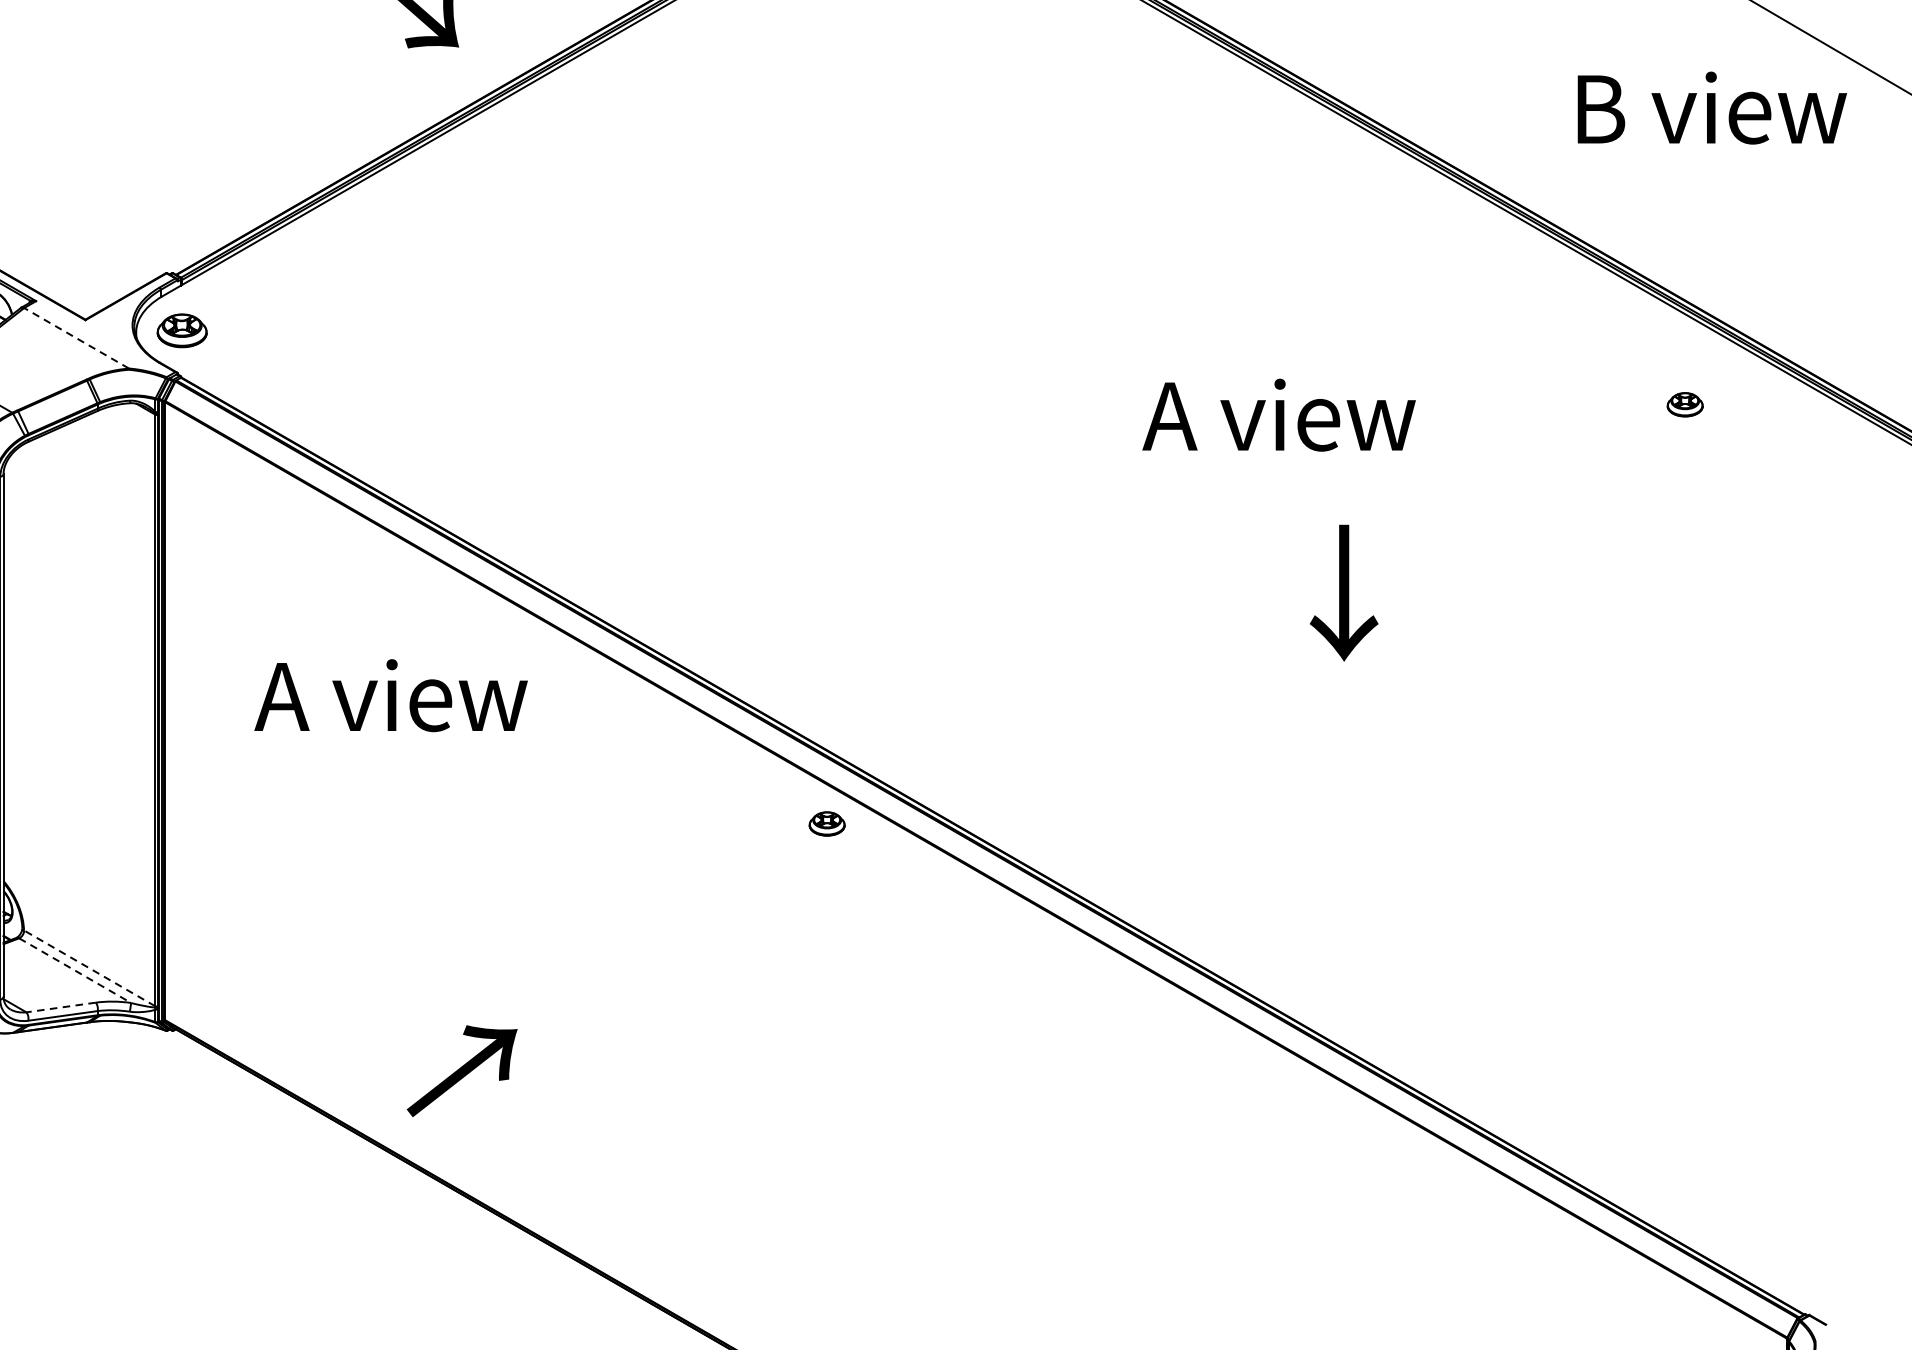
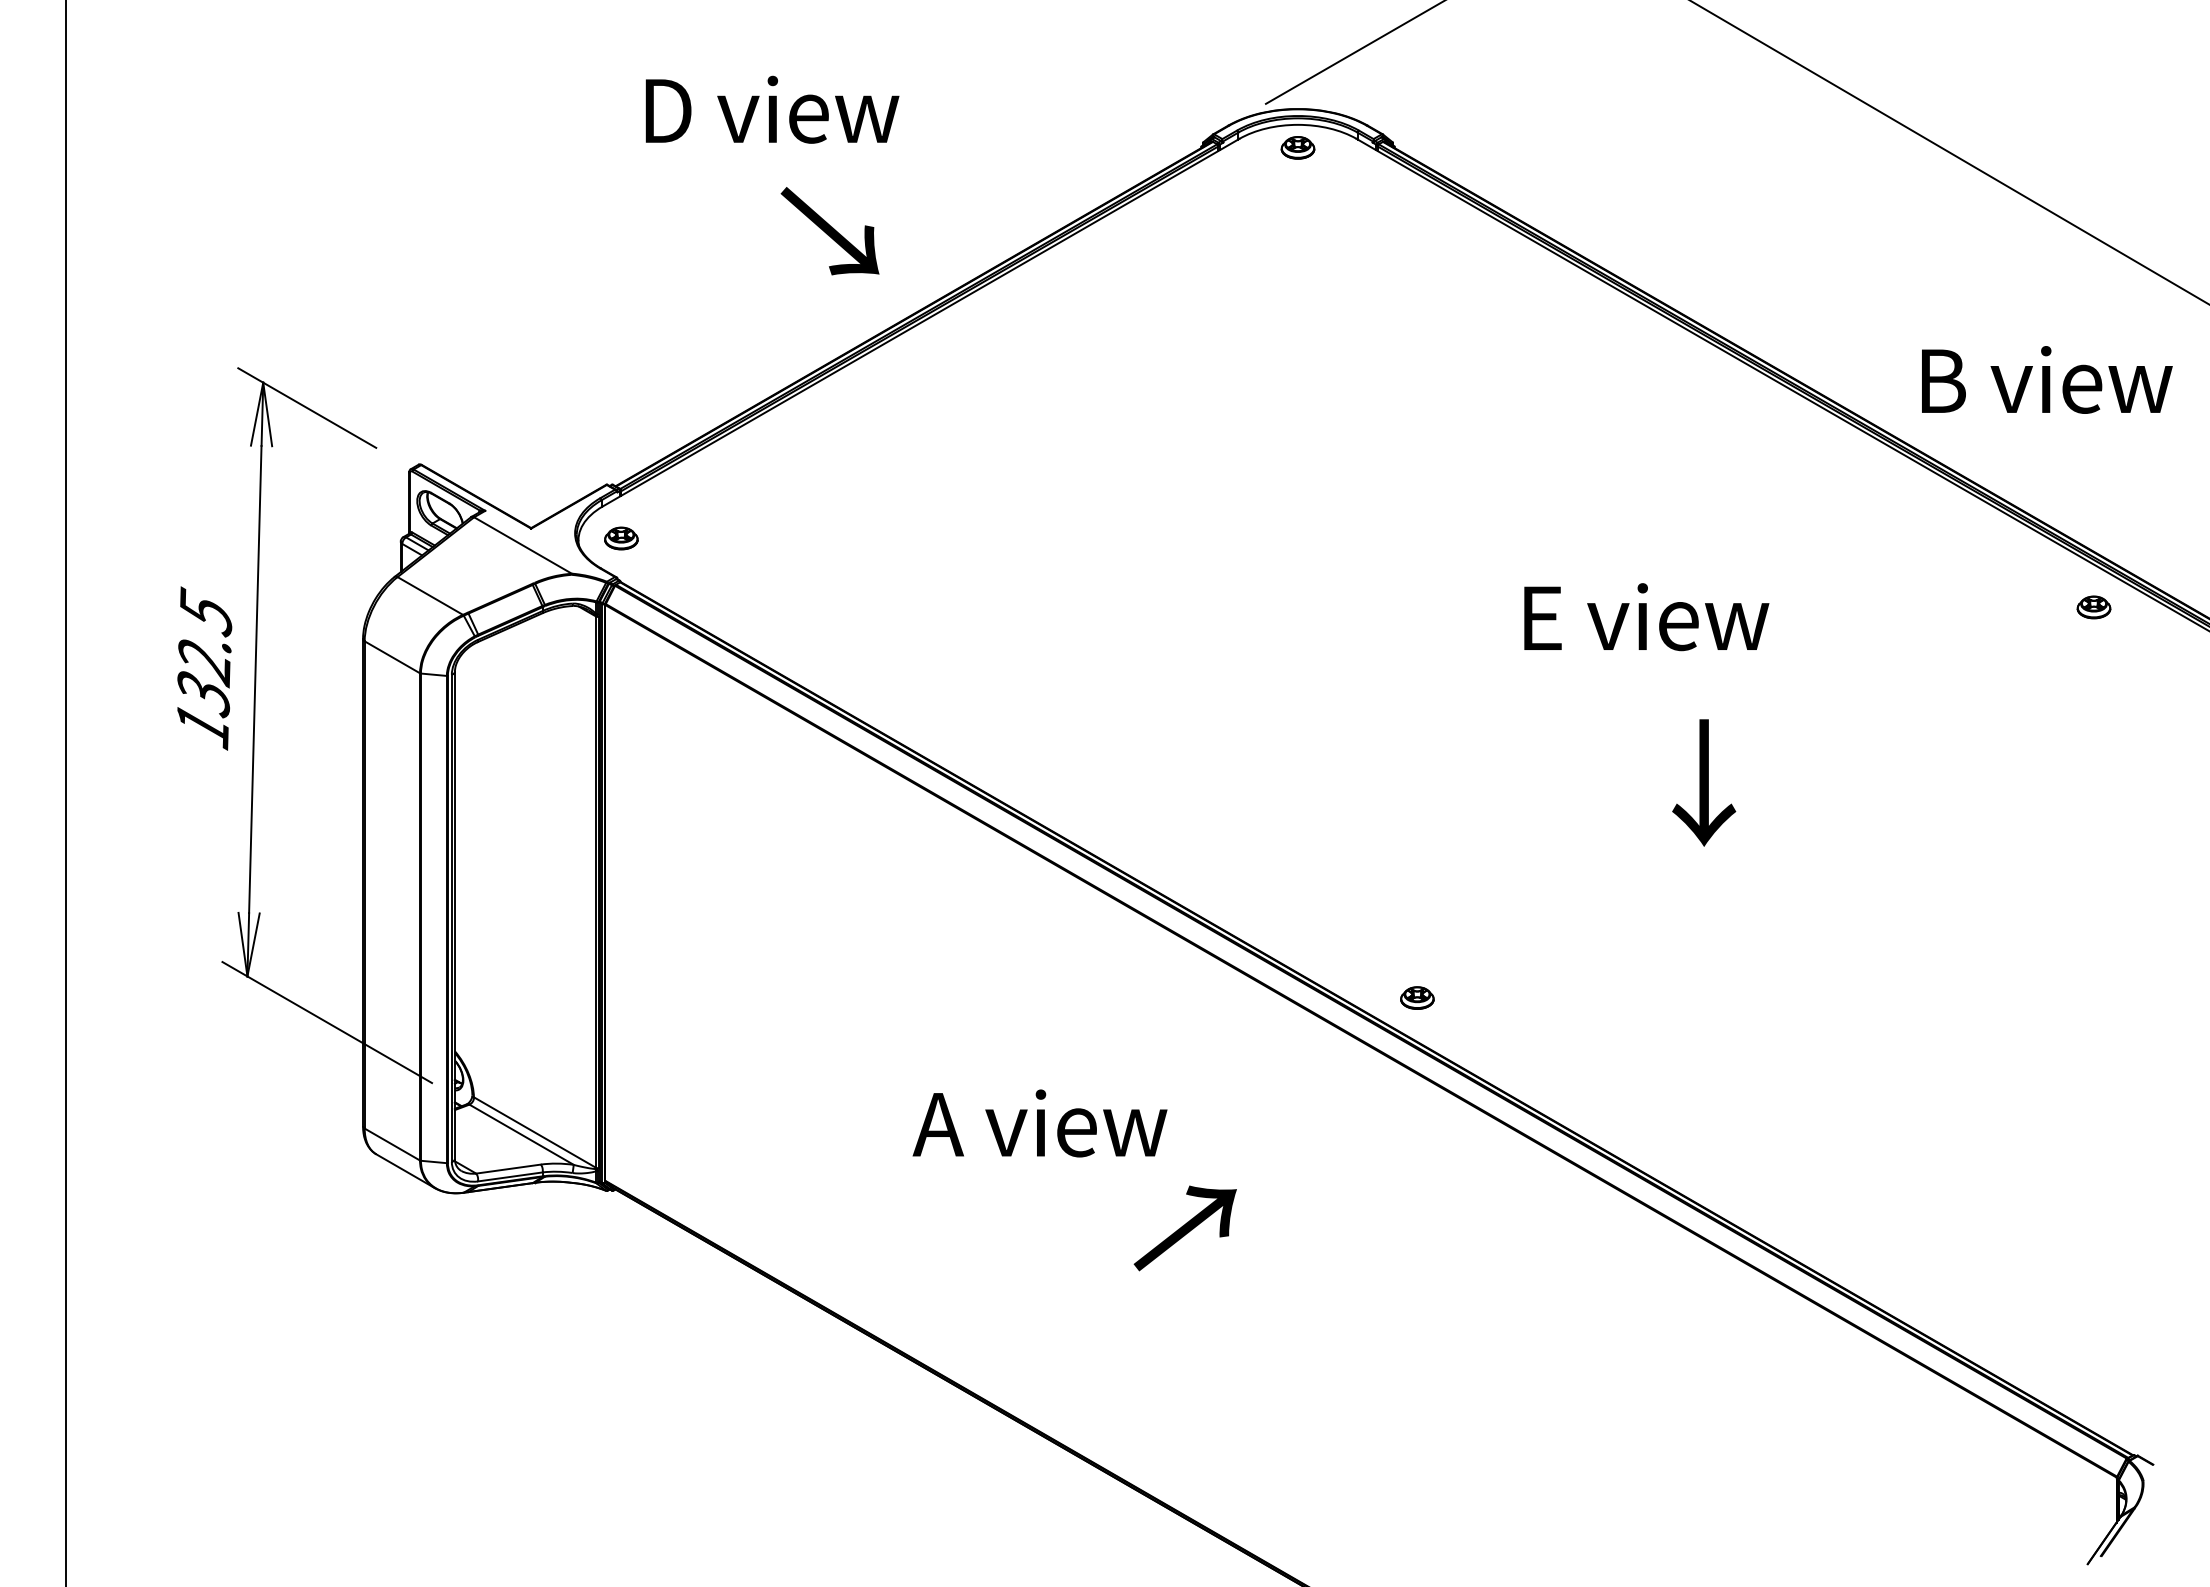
text: (1712, 107) -> (2047, 379), moved
part: (182, 330) -> (621, 538), size x0.71
line: (76, 338) -> (522, 545), dashed -> solid
part: (1684, 404) -> (2093, 607), moved
text: (1279, 415) -> (1643, 617), A view -> E view
text: (390, 695) -> (1039, 1123), moved
part: (827, 823) -> (1417, 997), moved
line: (90, 968) -> (535, 1132), dashed -> solid
line: (76, 971) -> (522, 1135), dashed -> solid
line: (61, 1007) -> (508, 1169), dashed -> solid
text: (461, 1071) -> (1184, 1228), moved

